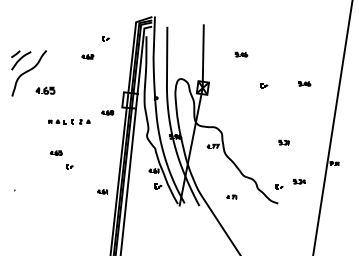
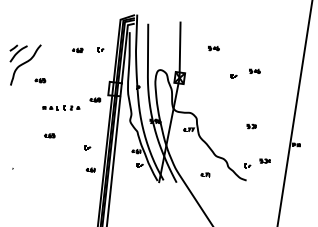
part: (105, 38) -> (100, 49), moved
part: (304, 82) -> (254, 70), moved
part: (45, 90) -> (40, 80), size x0.62
part: (69, 166) -> (87, 147), moved

